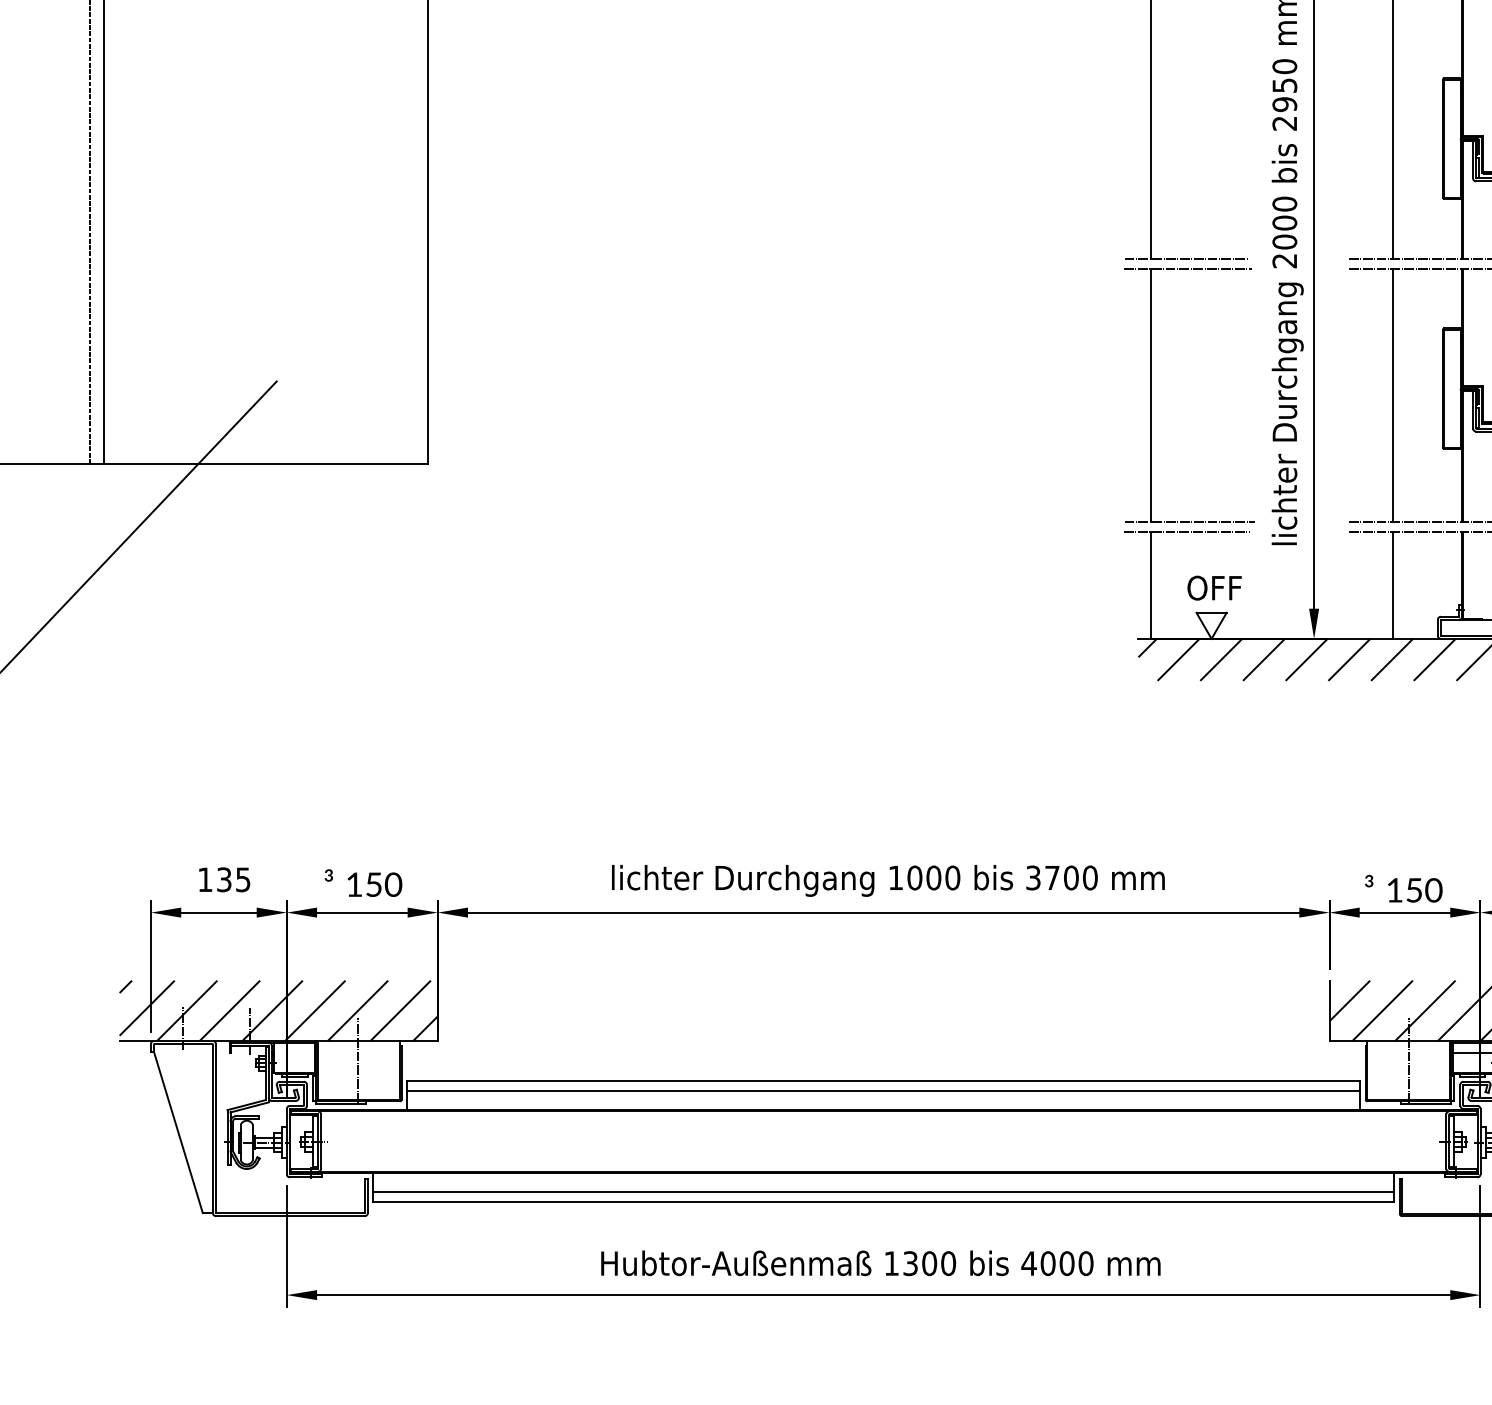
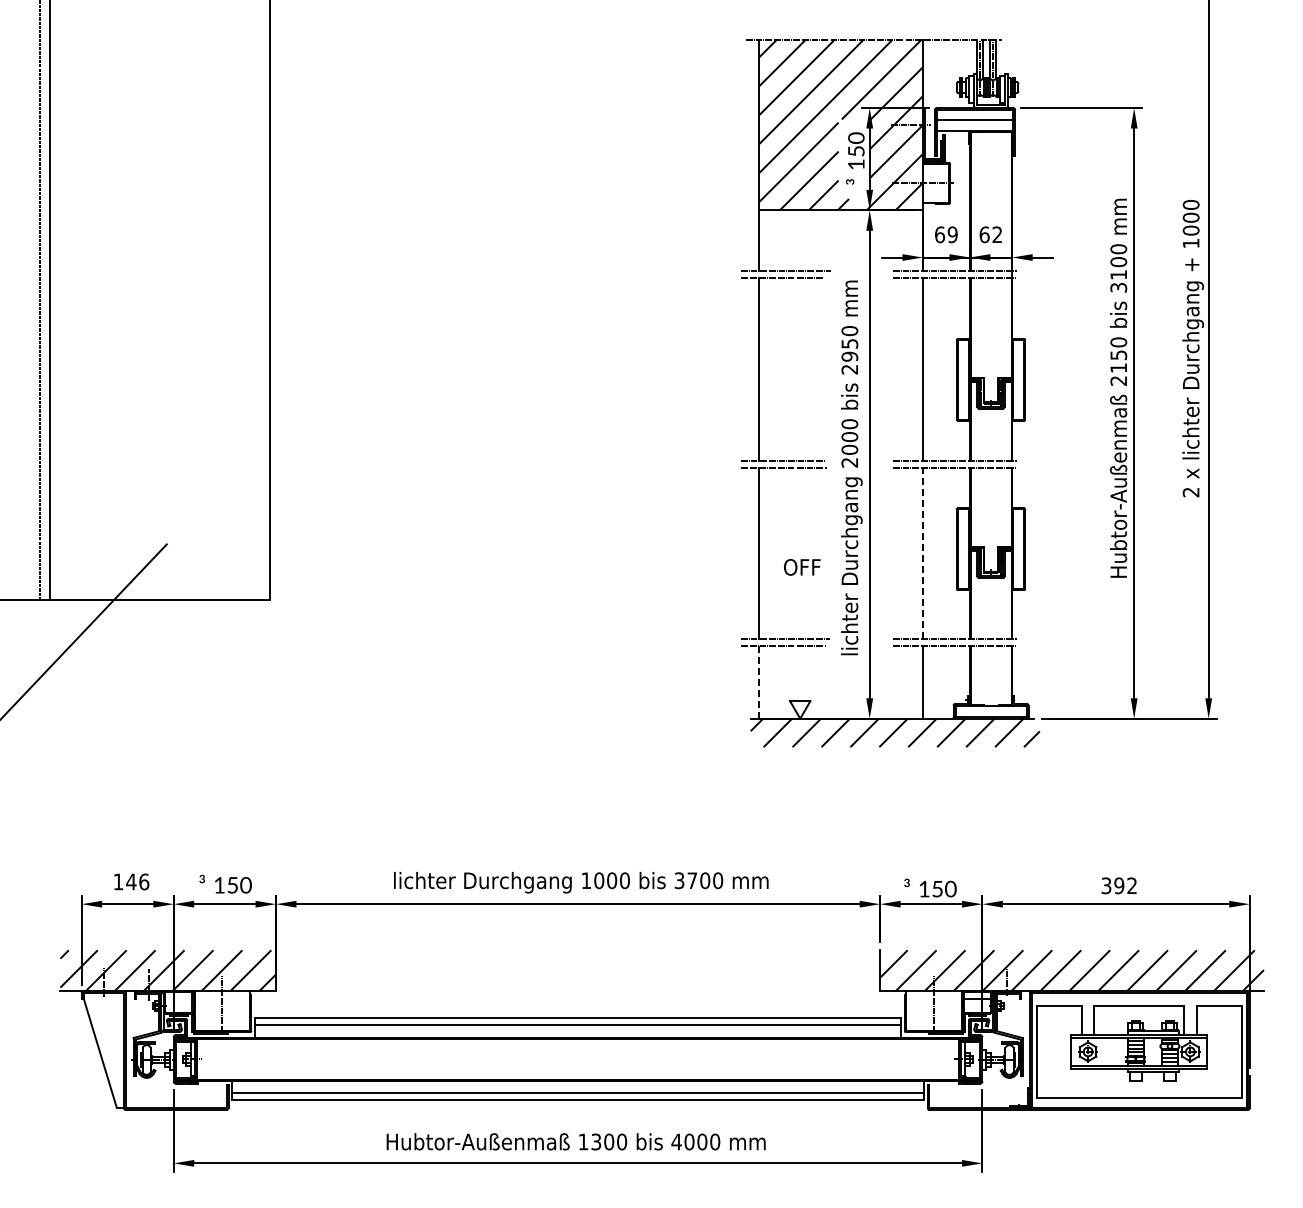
line: (1392, 394) -> (922, 553), solid -> dashed
line: (1151, 585) -> (759, 682), solid -> dashed
text: (1214, 588) -> (802, 567), moved
text: (233, 879) -> (137, 881), 135 -> 146

